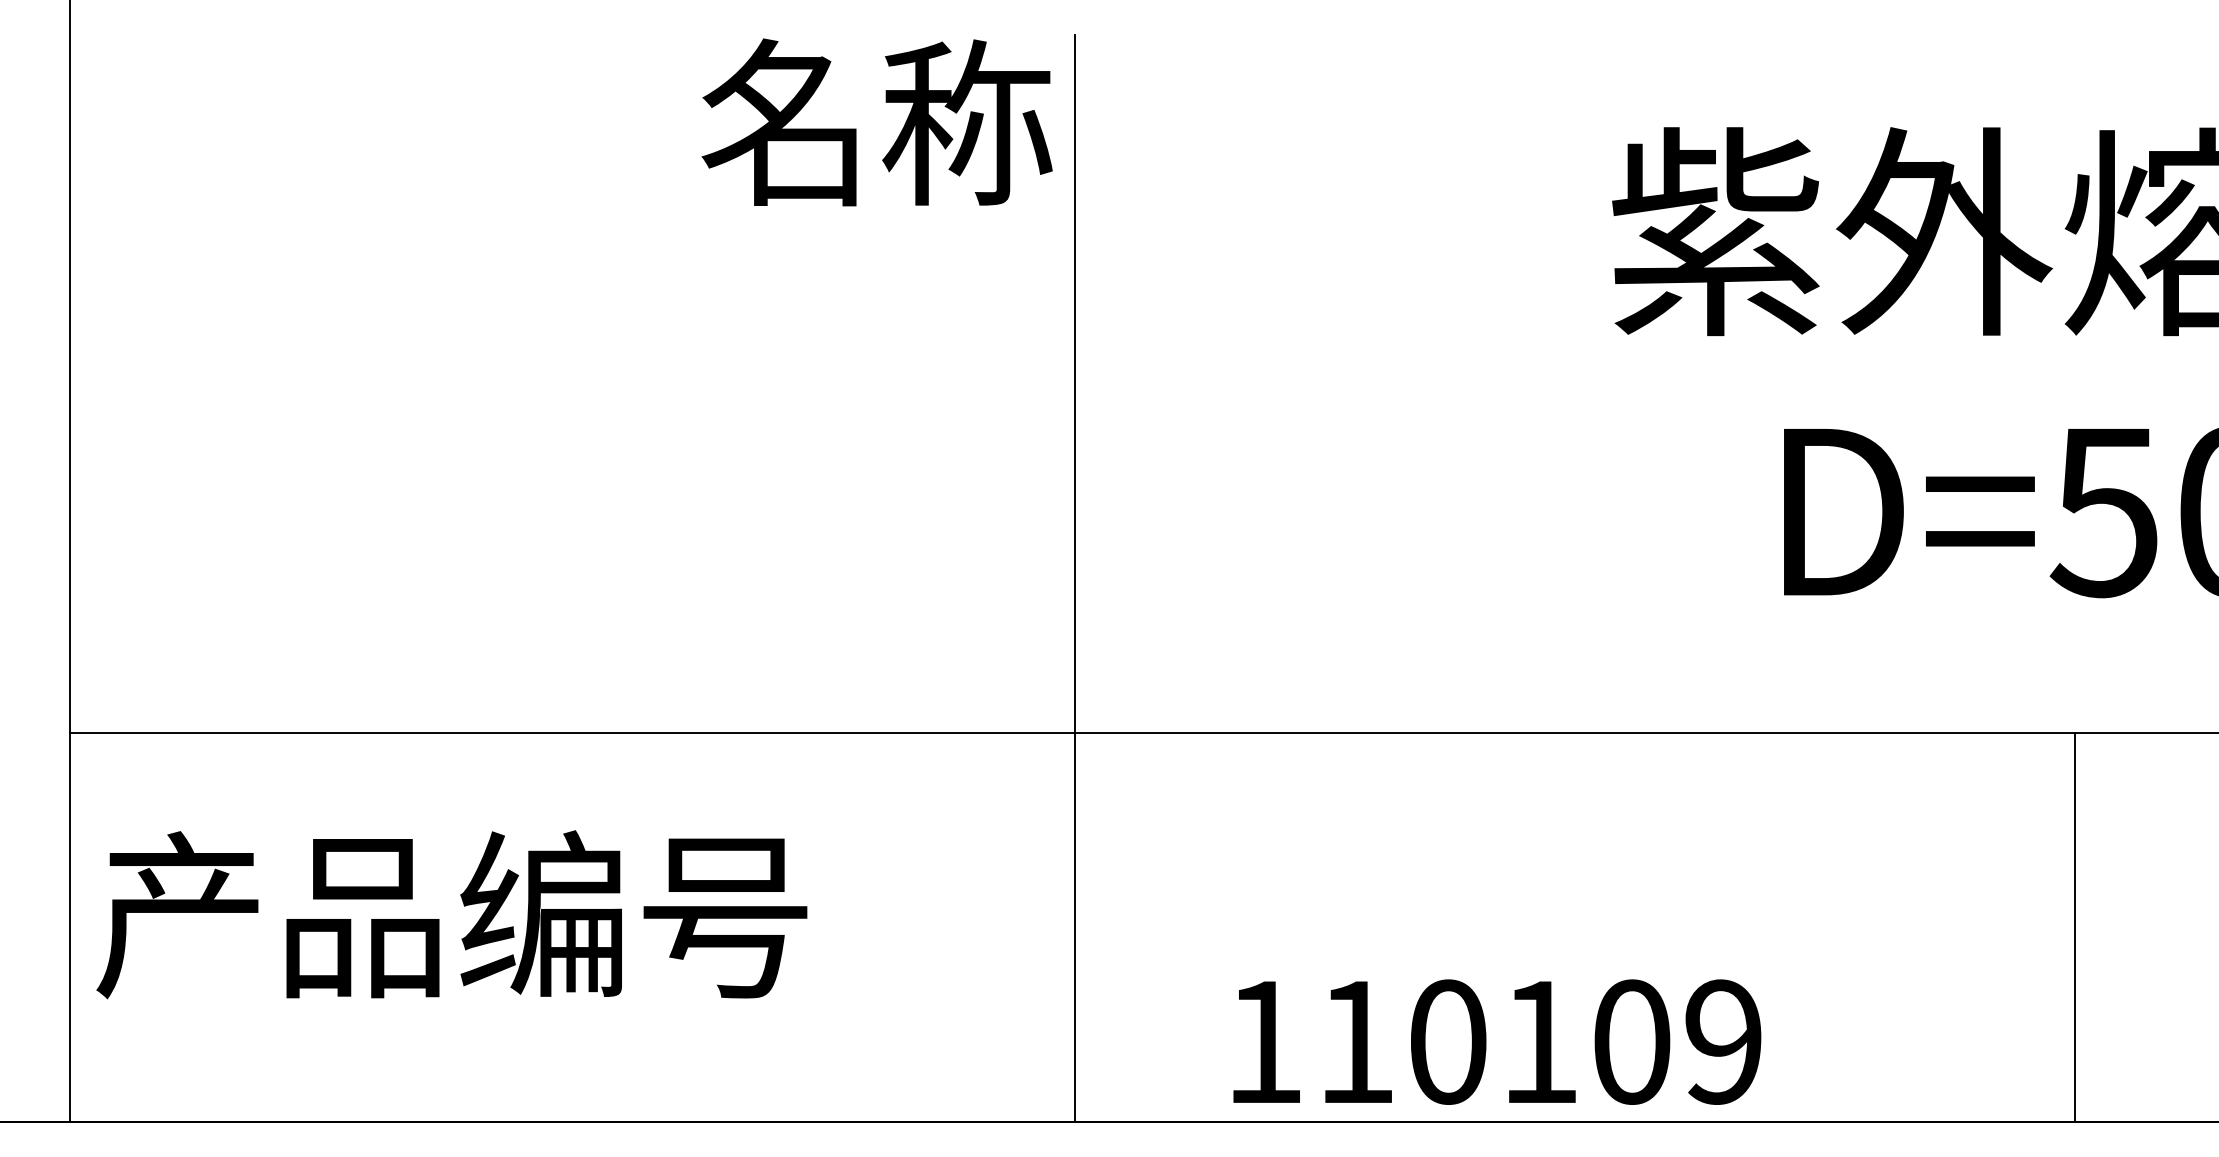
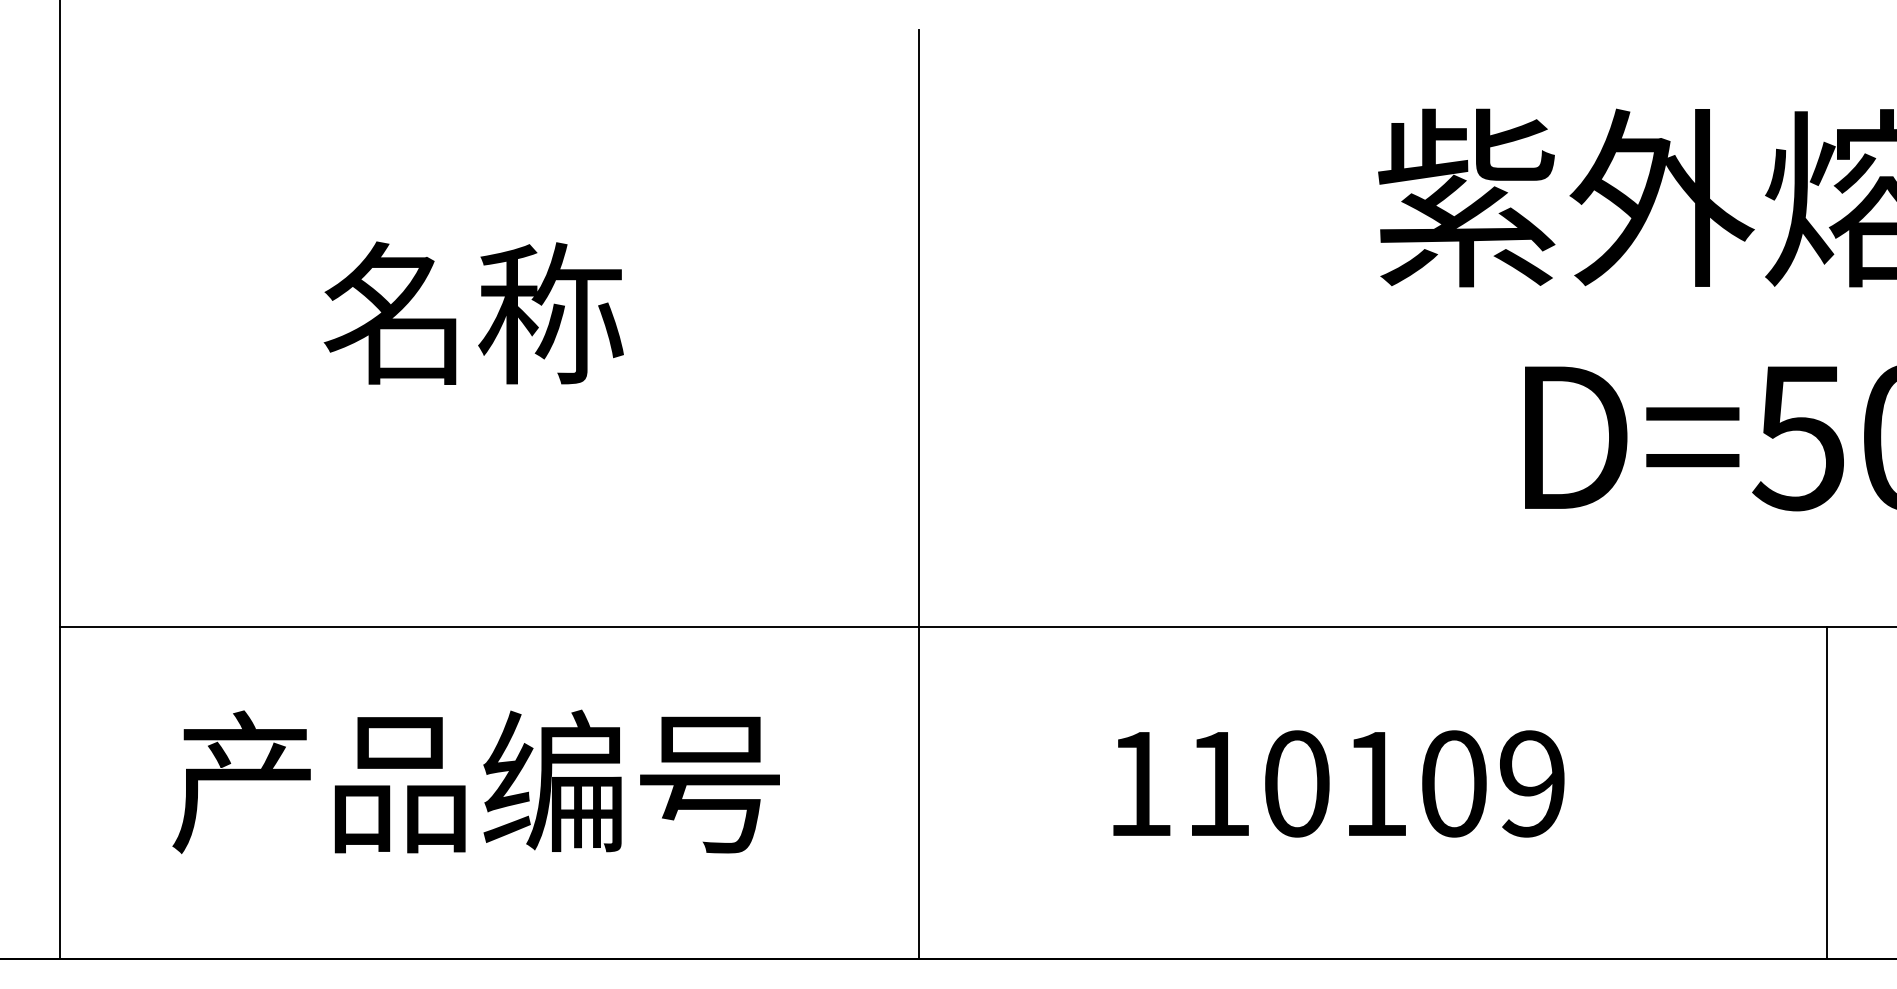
text: (876, 122) -> (473, 313), moved
text: (451, 914) -> (475, 781), moved
line: (2074, 927) -> (1826, 792), moved
text: (1497, 1041) -> (1339, 783), moved

